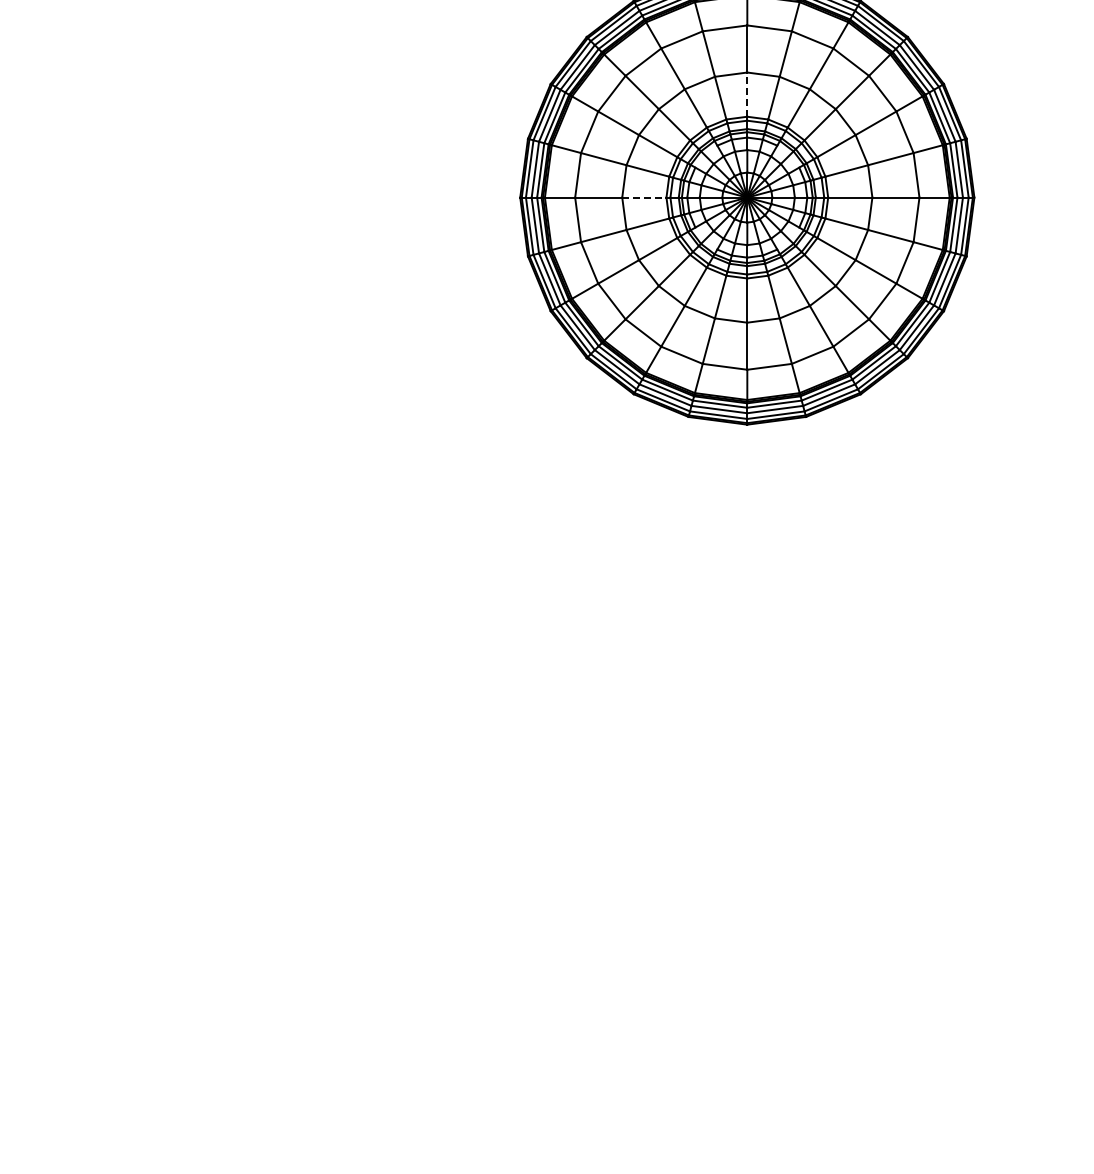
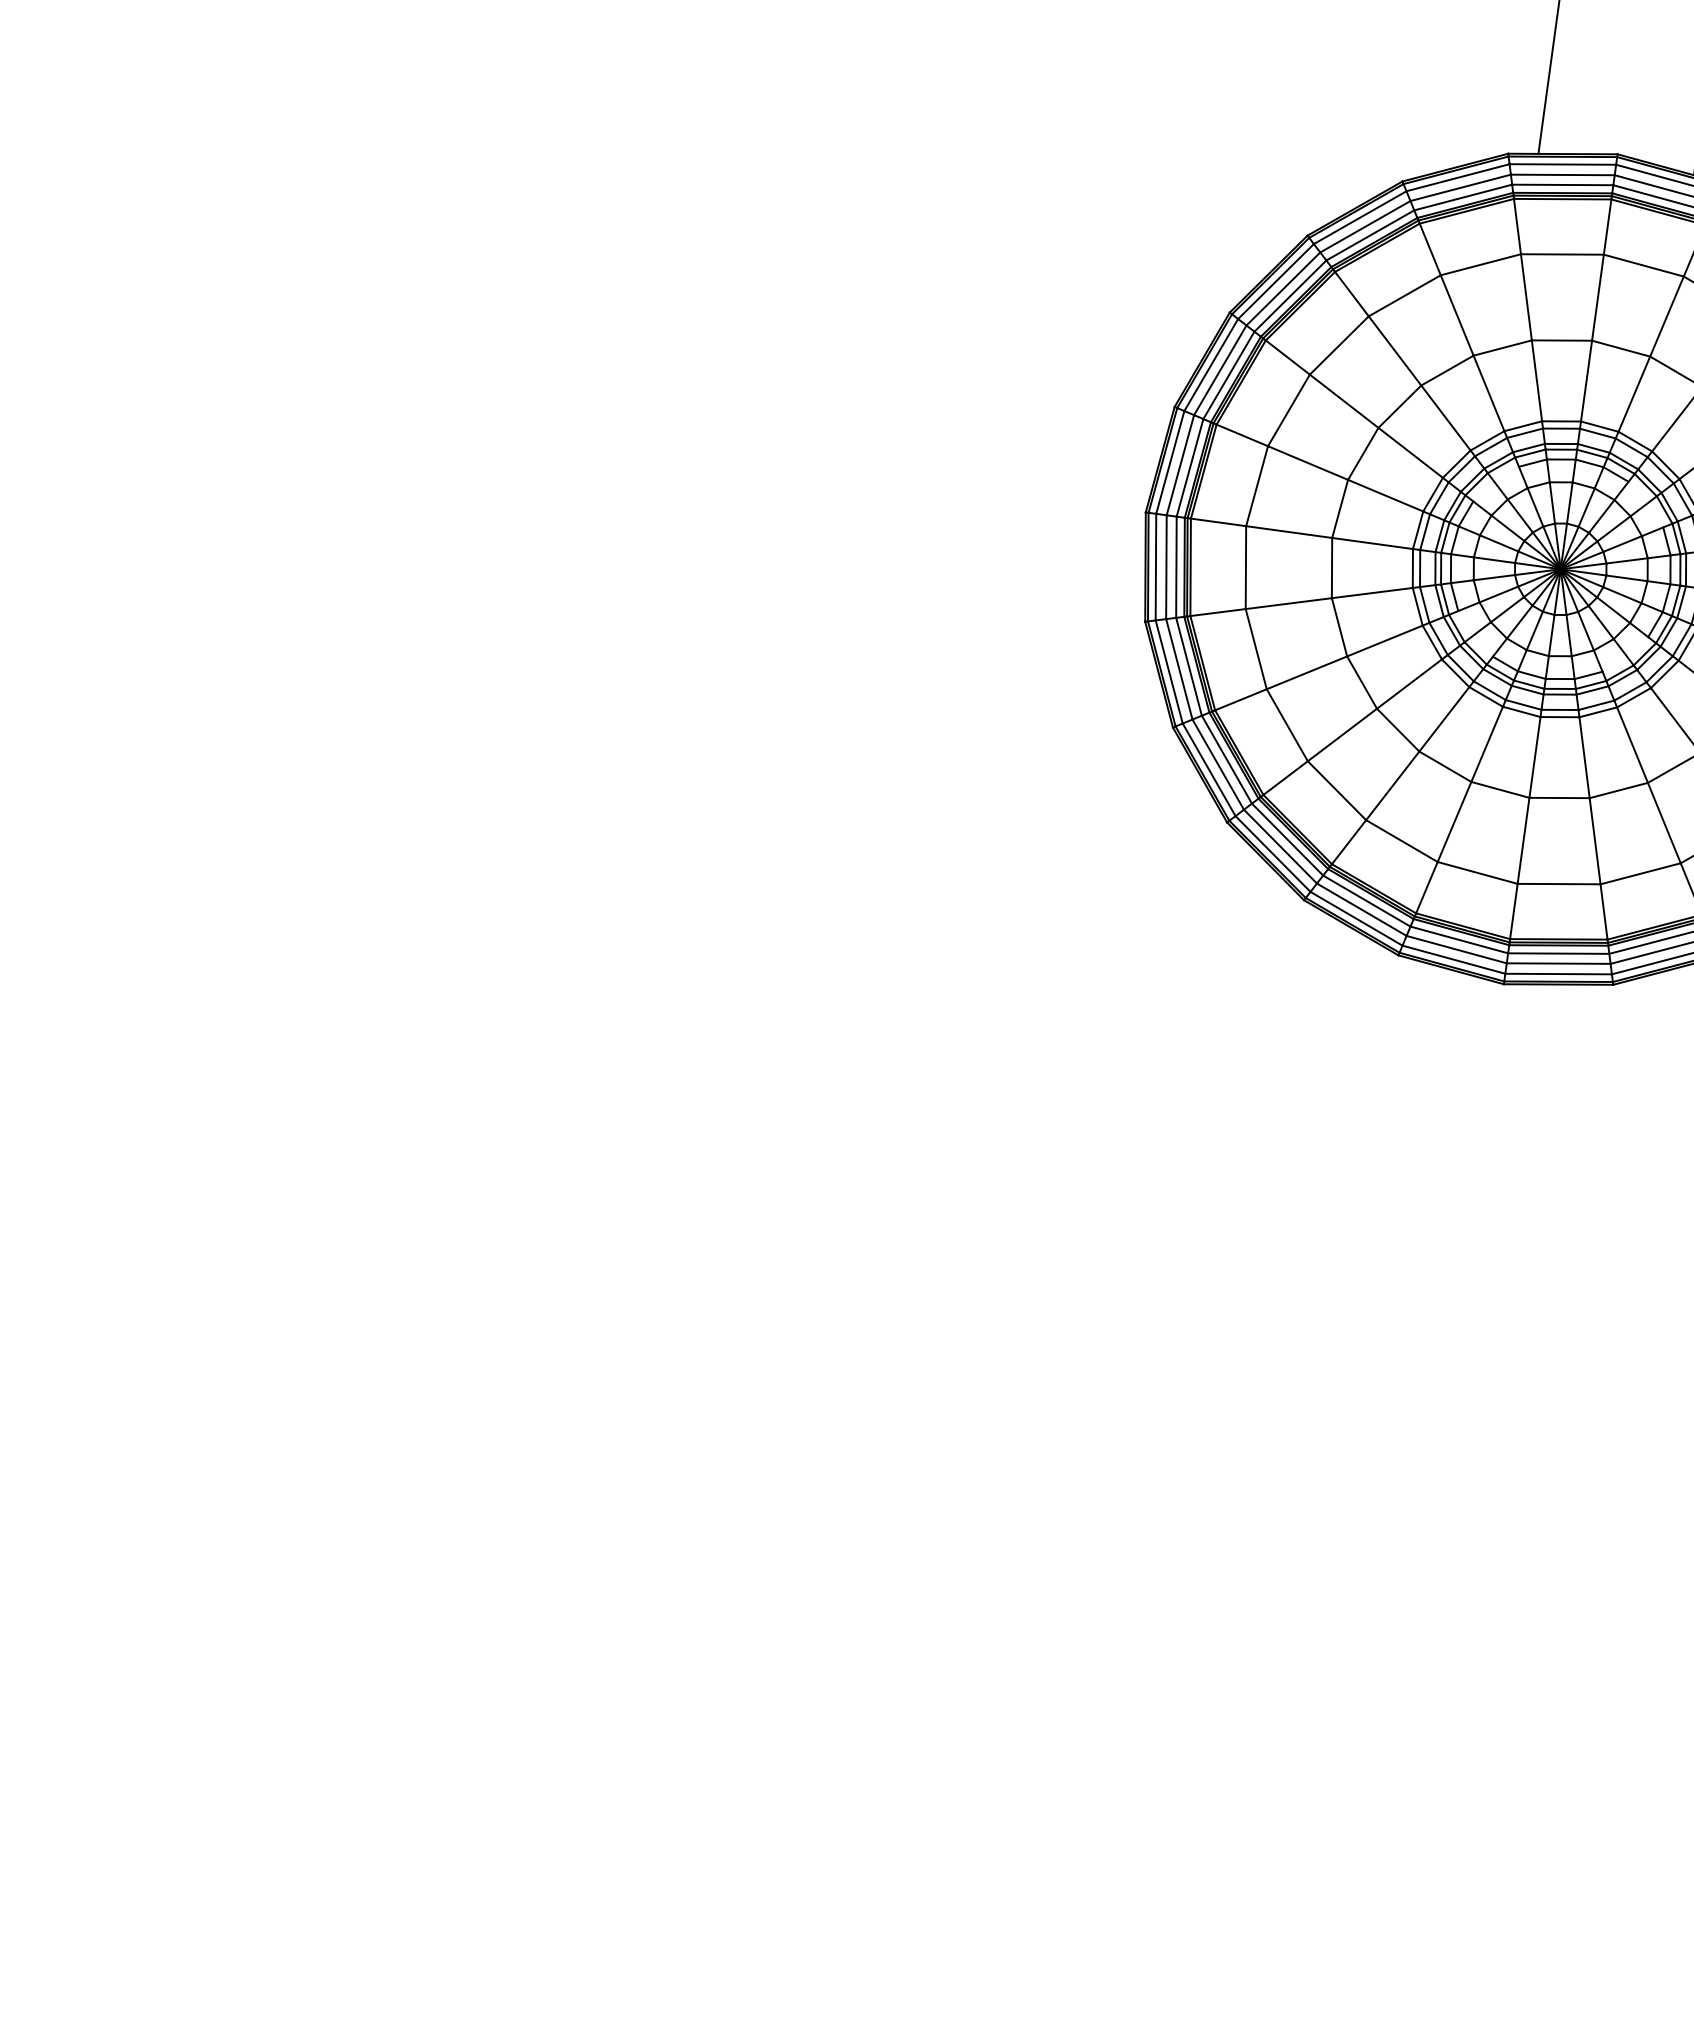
line: (747, 94) -> (1586, 380), dashed -> solid
line: (644, 197) -> (1372, 543), dashed -> solid

